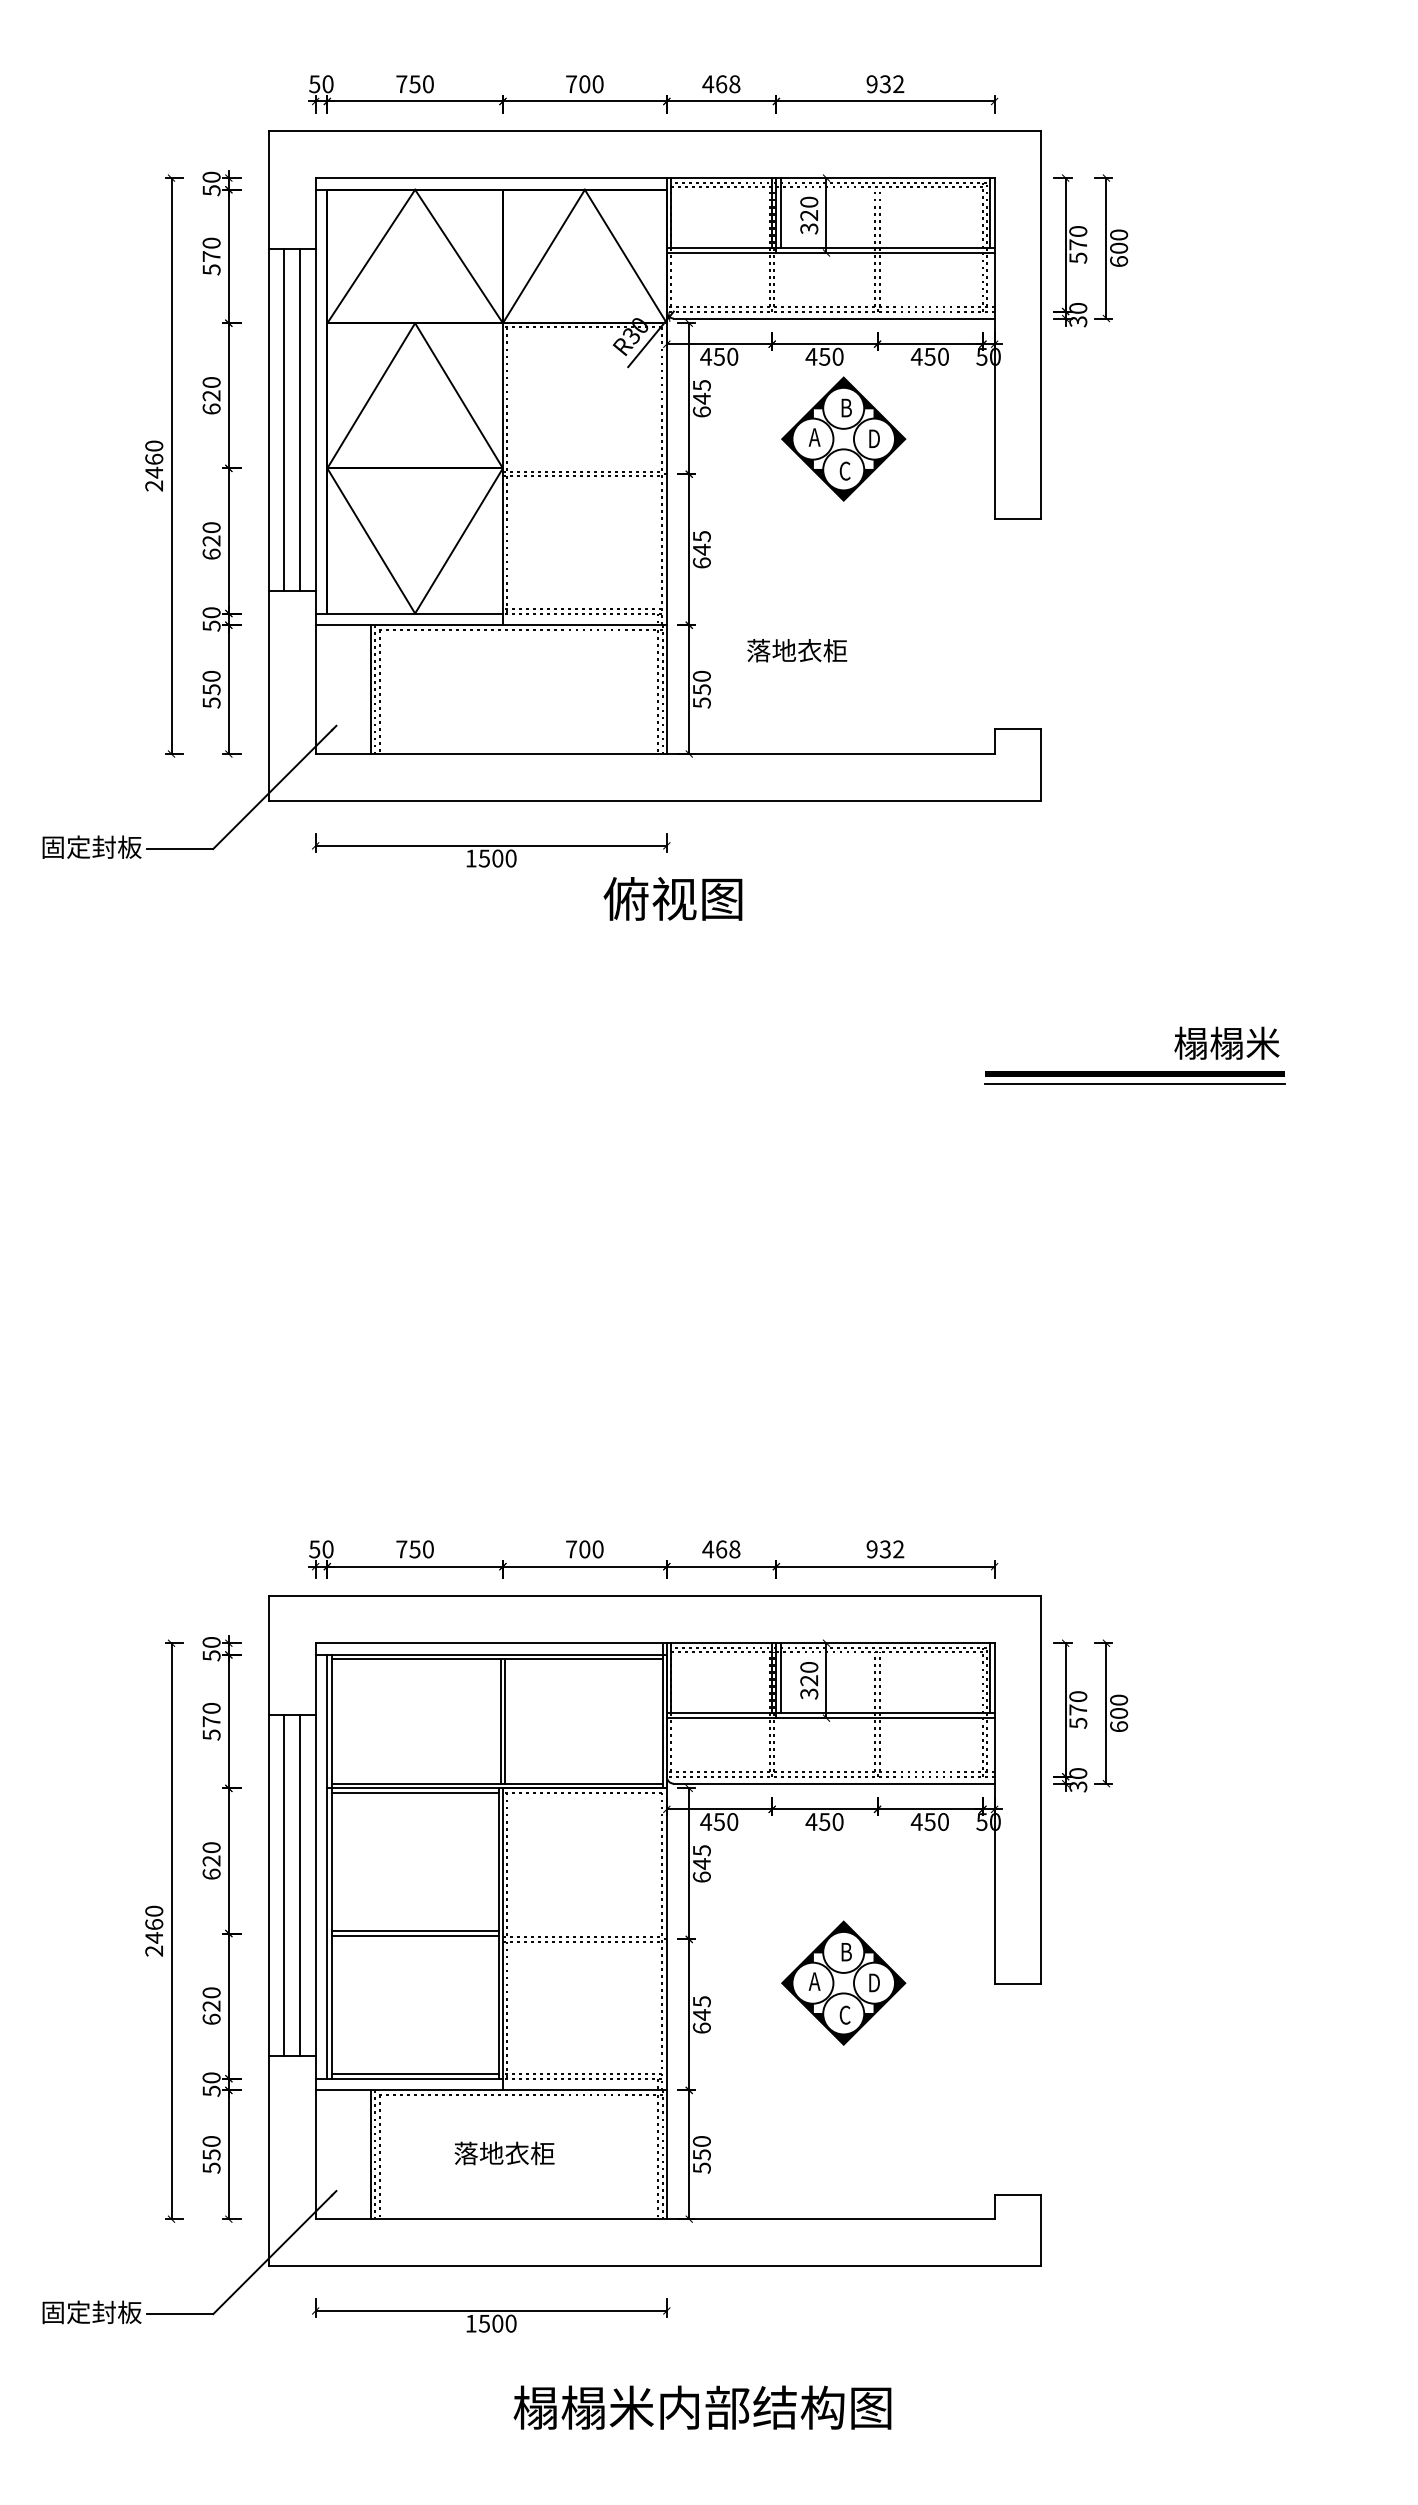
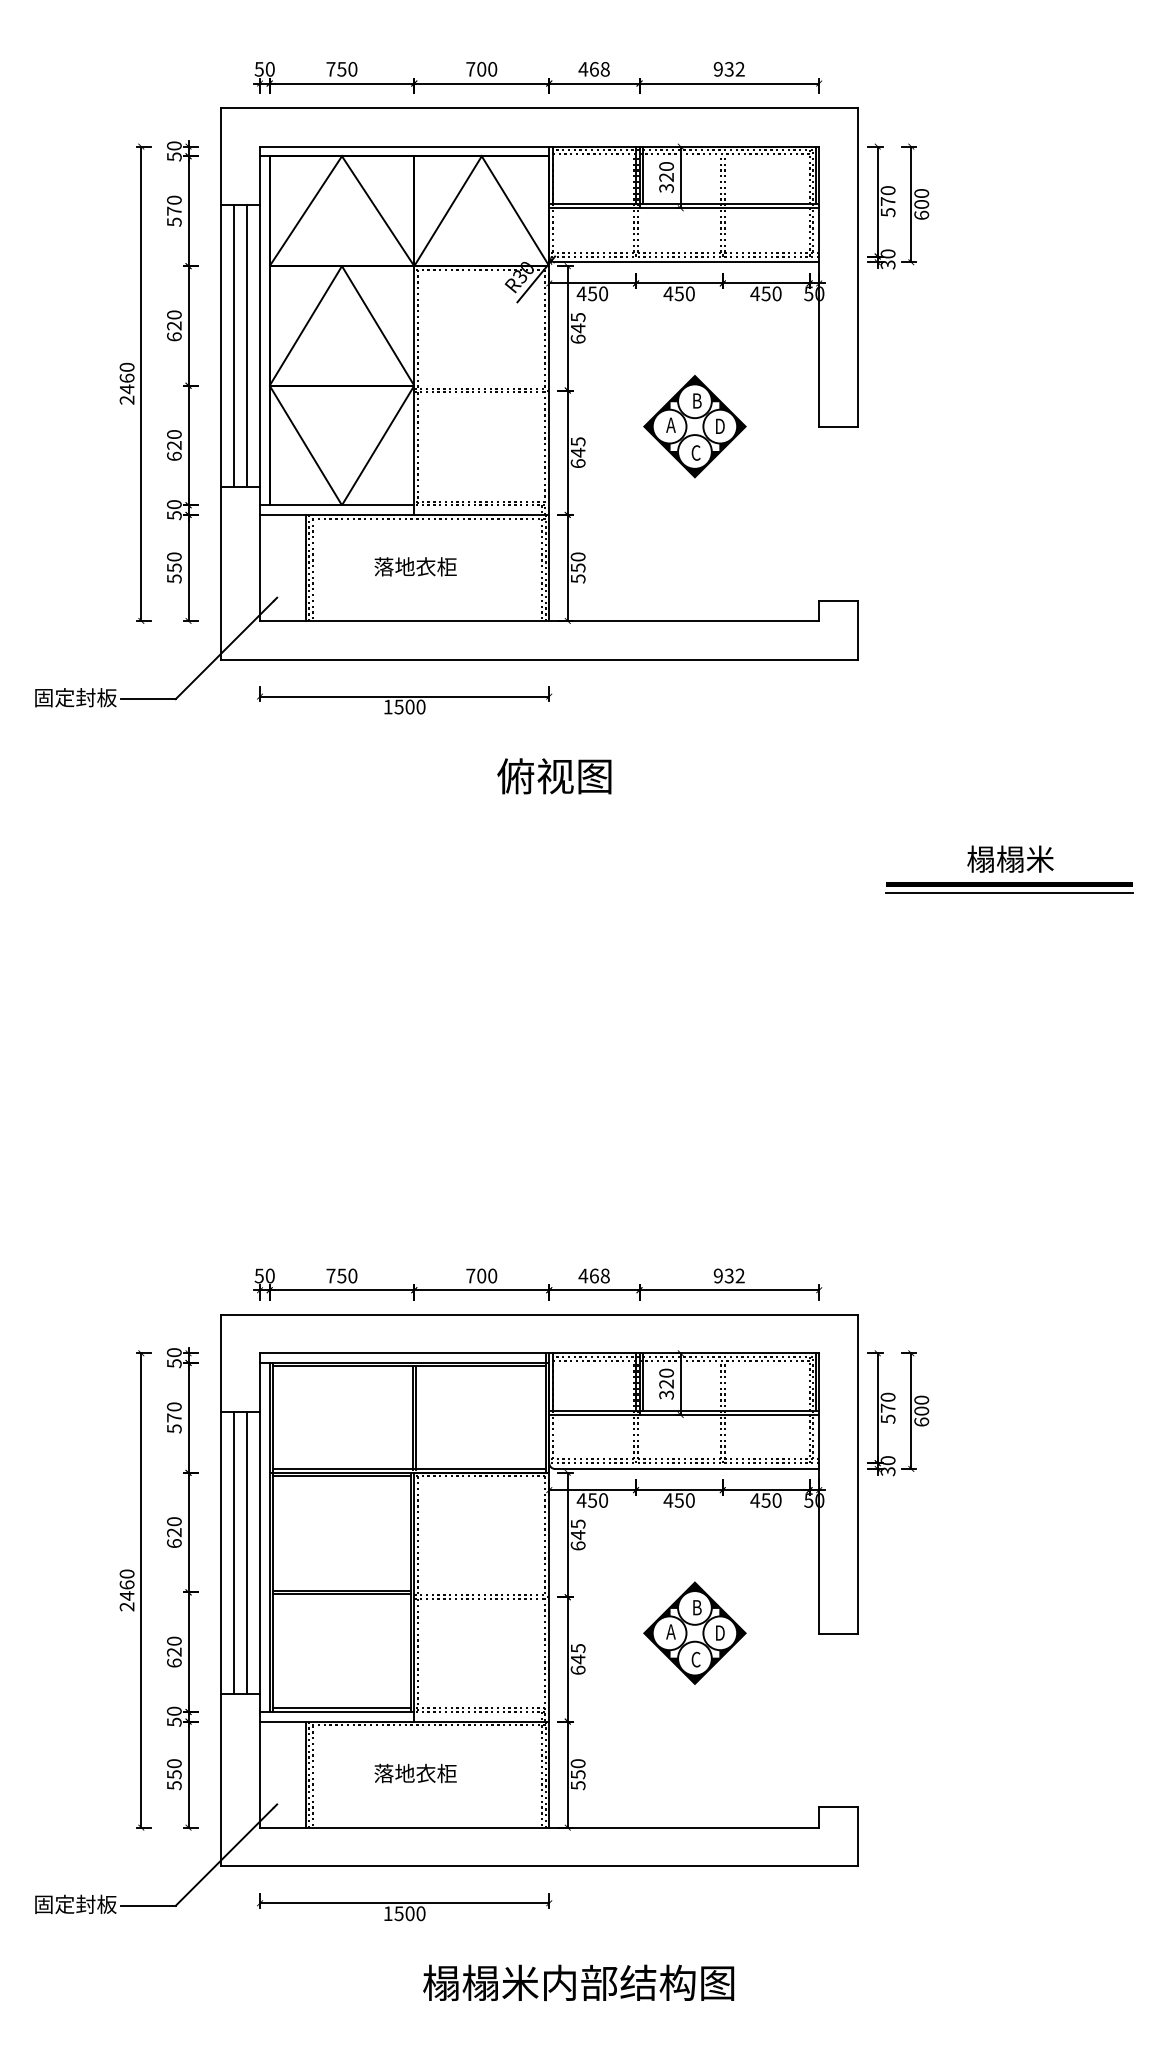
part: (843, 438) -> (694, 426), moved
text: (797, 650) -> (415, 566), moved
text: (673, 899) -> (554, 776), moved
part: (1135, 1077) -> (1009, 887), moved

